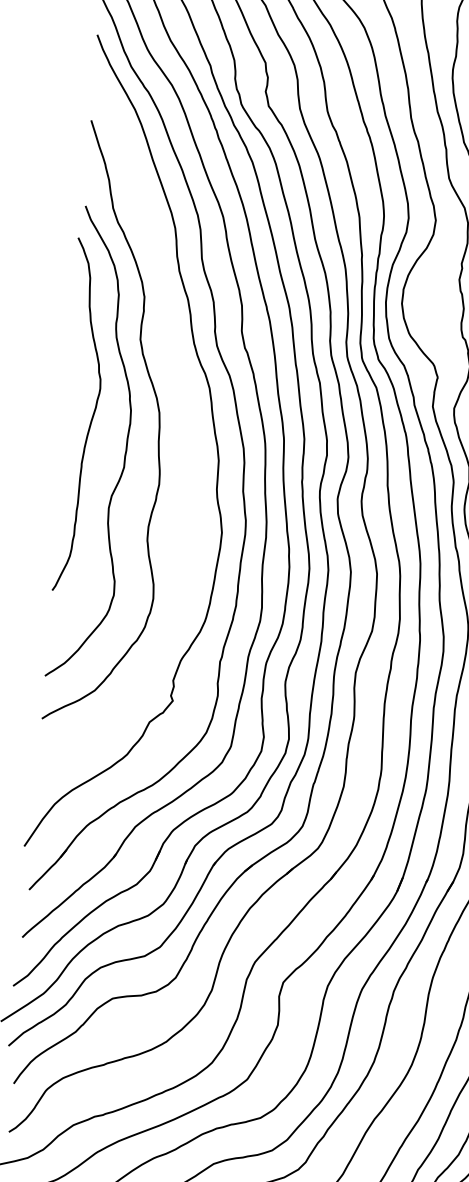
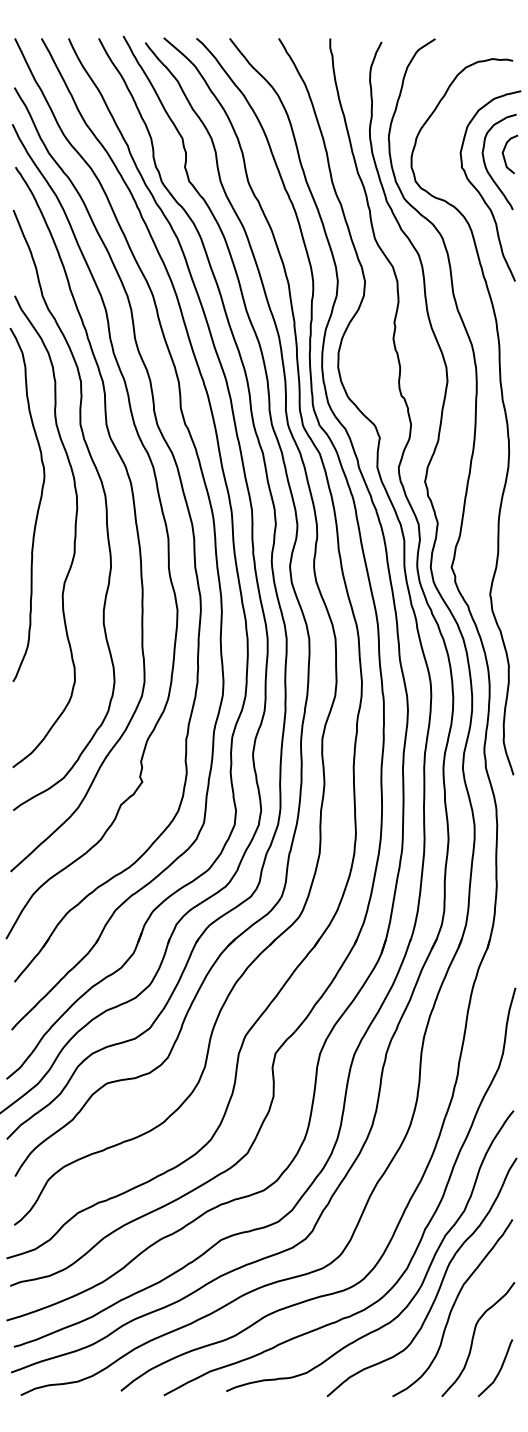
curve: (186, 428) -> (133, 509), added

